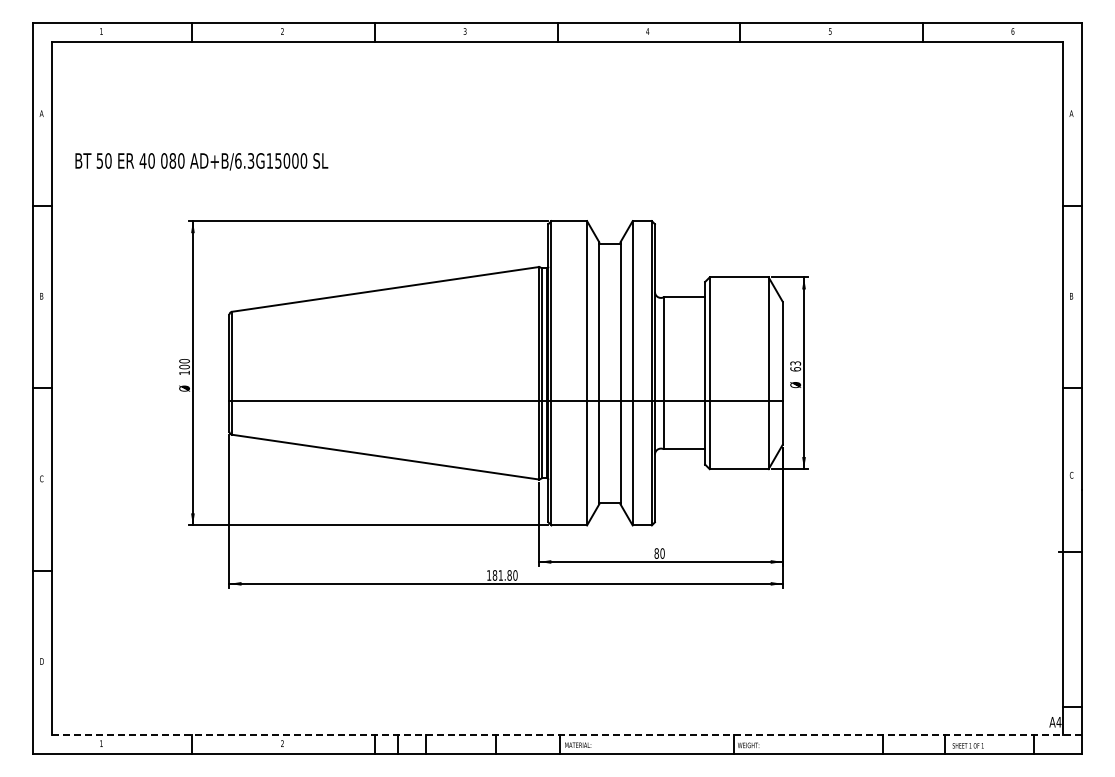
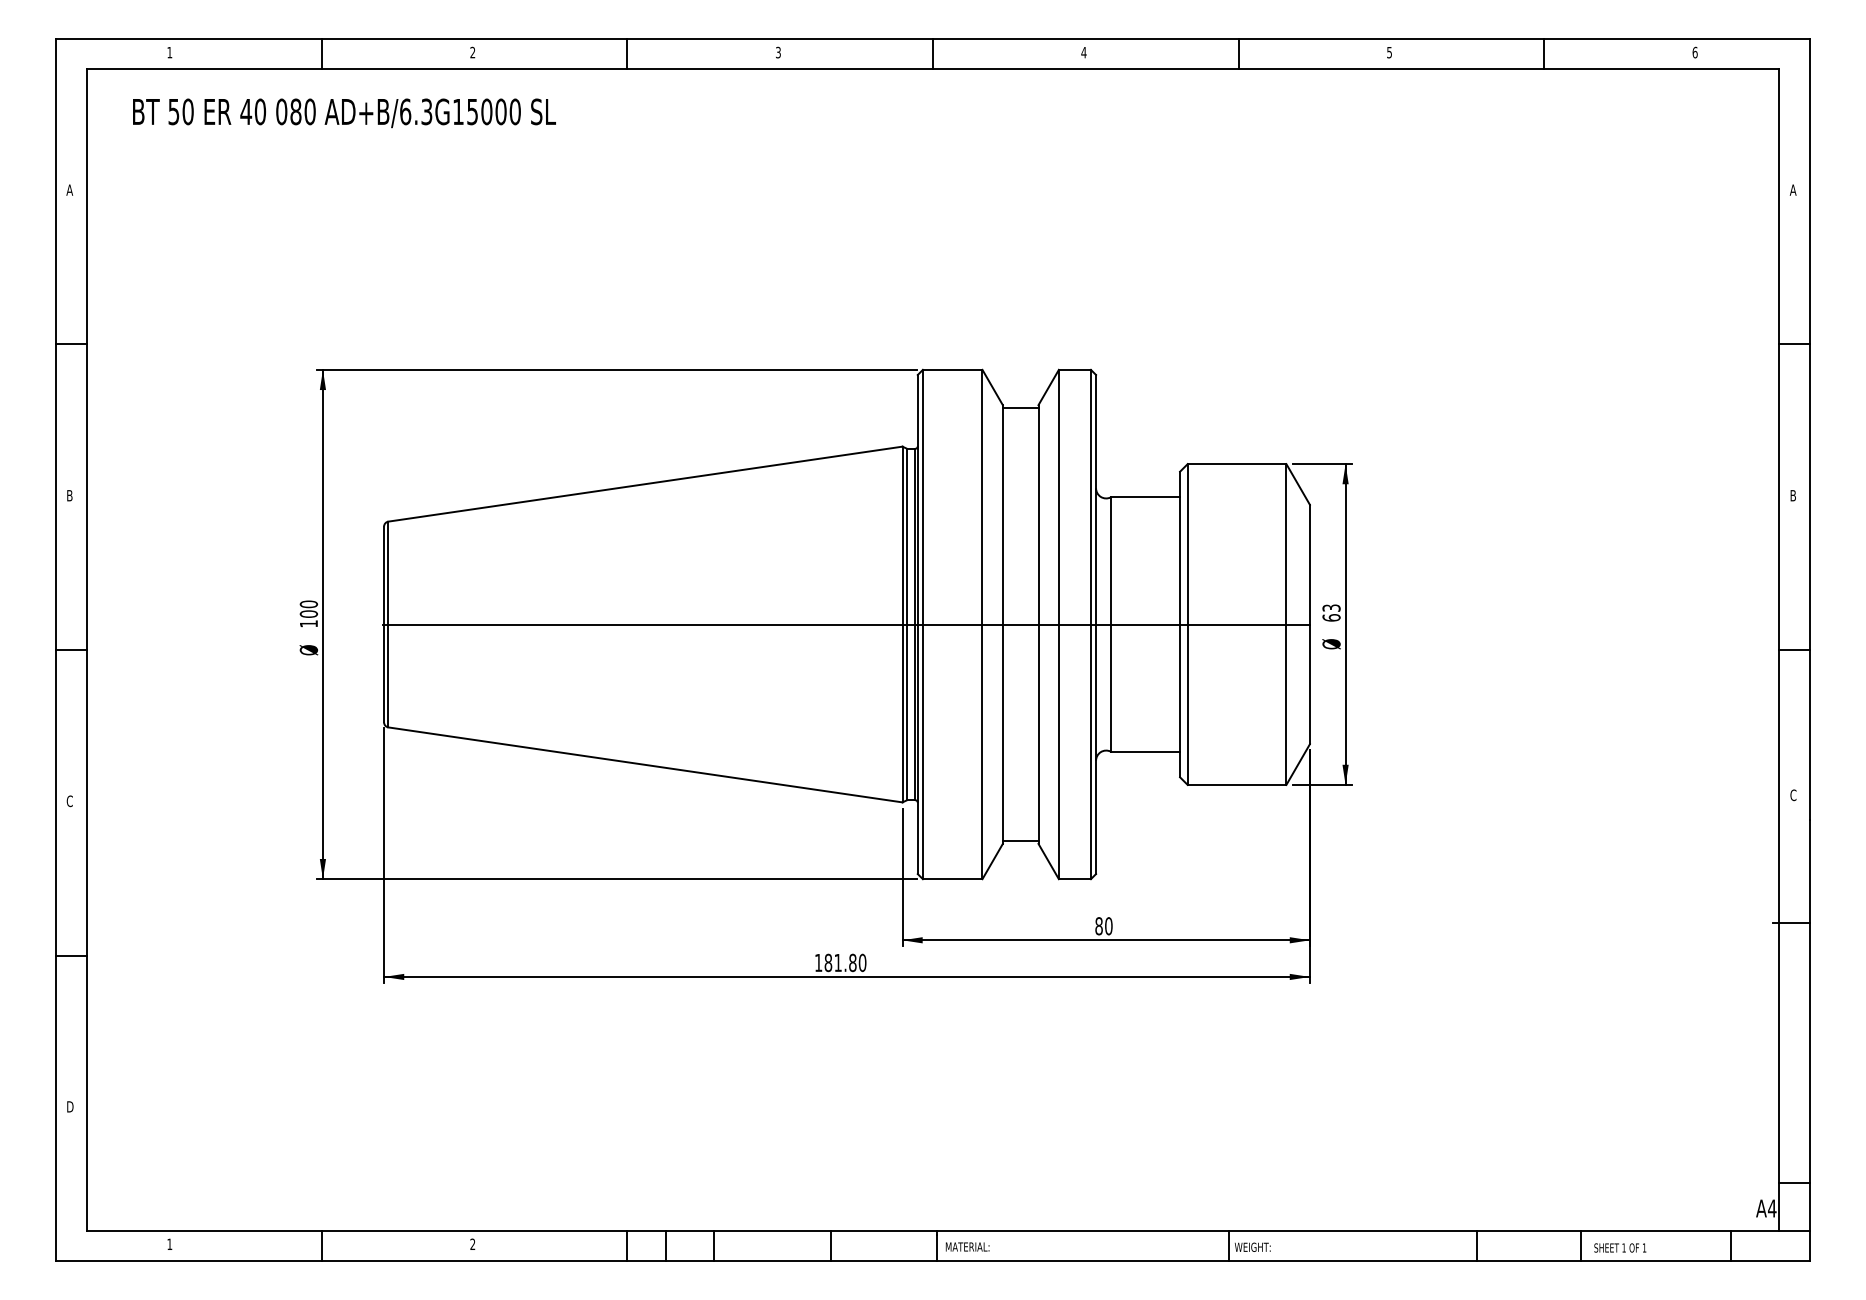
text: (201, 161) -> (343, 112), moved
line: (505, 401) -> (845, 624), moved
line: (566, 735) -> (948, 1230), dashed -> solid

